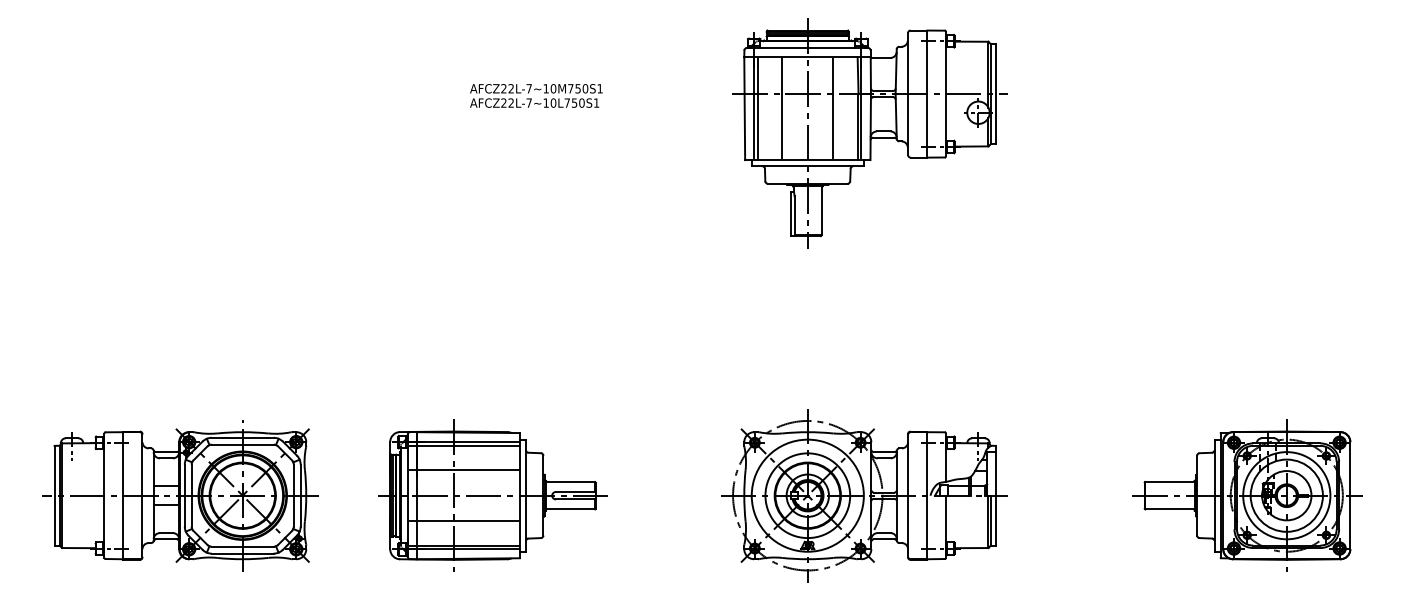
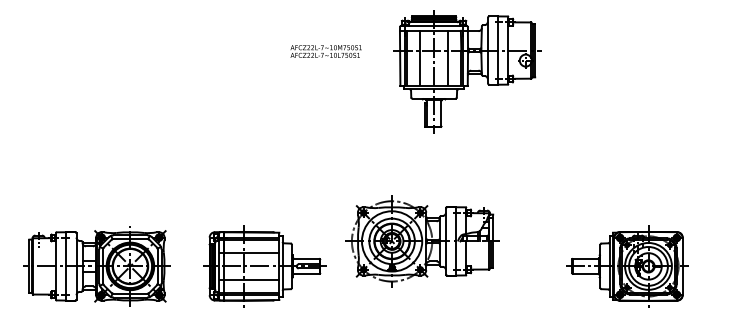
text: (535, 95) -> (325, 51), moved
part: (864, 495) -> (422, 241), moved
part: (1247, 495) -> (627, 266), moved

